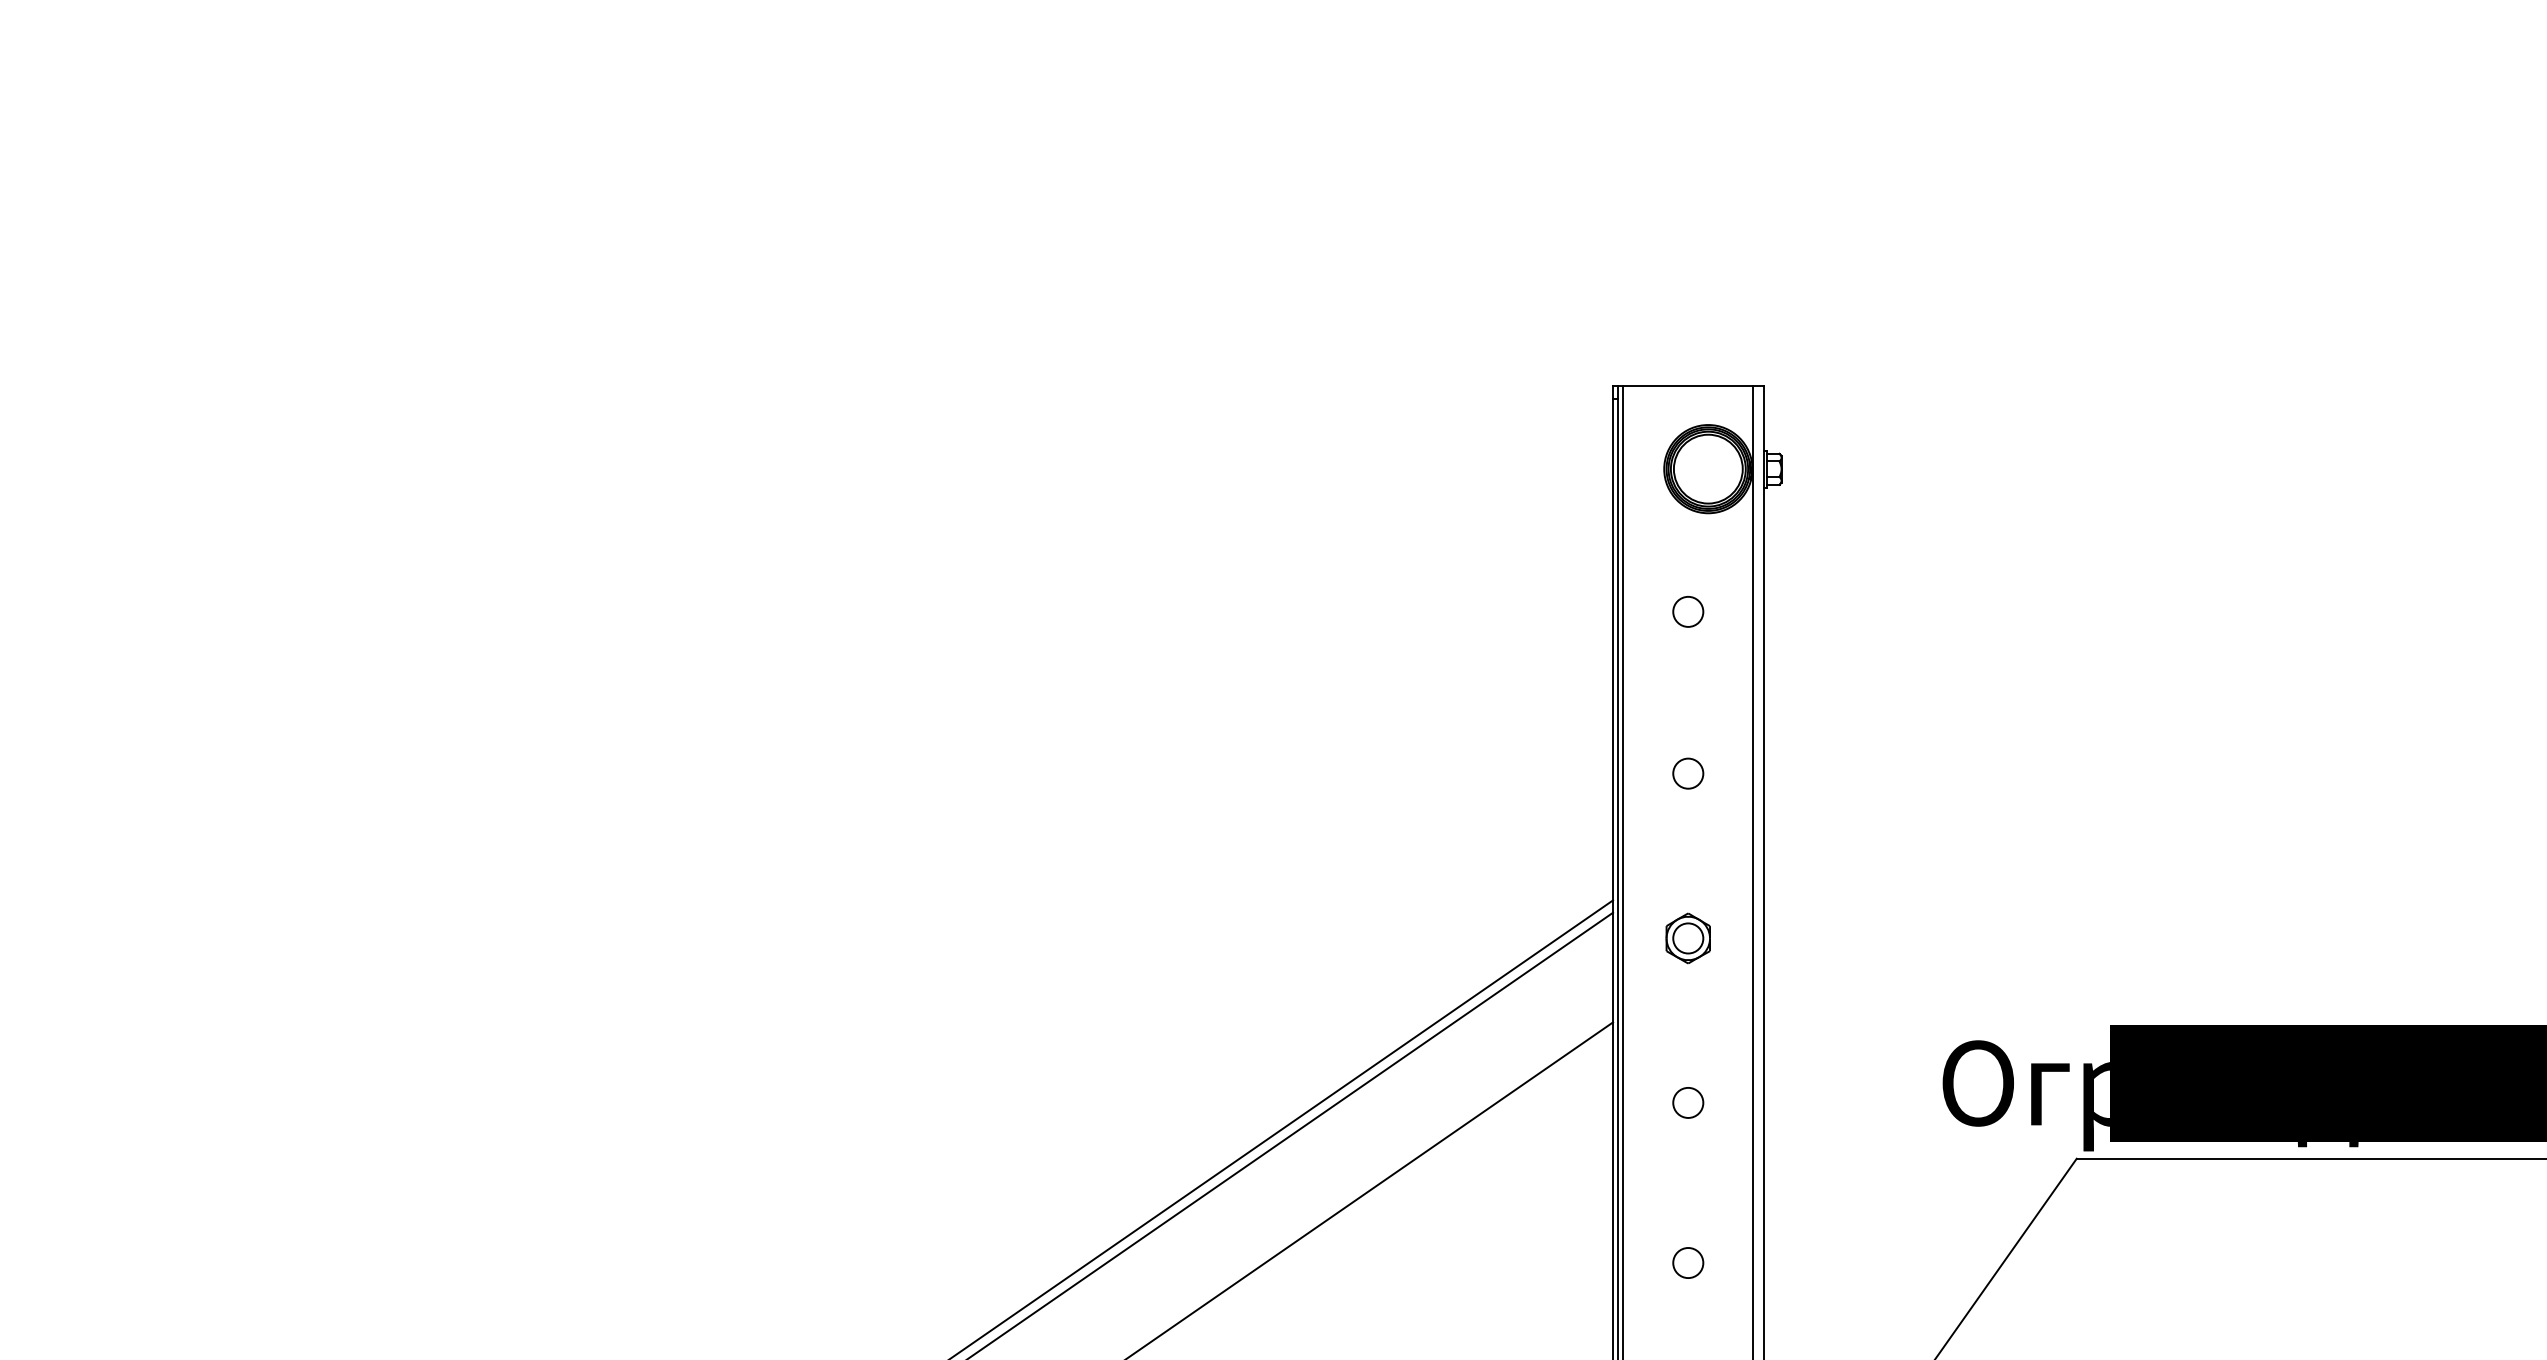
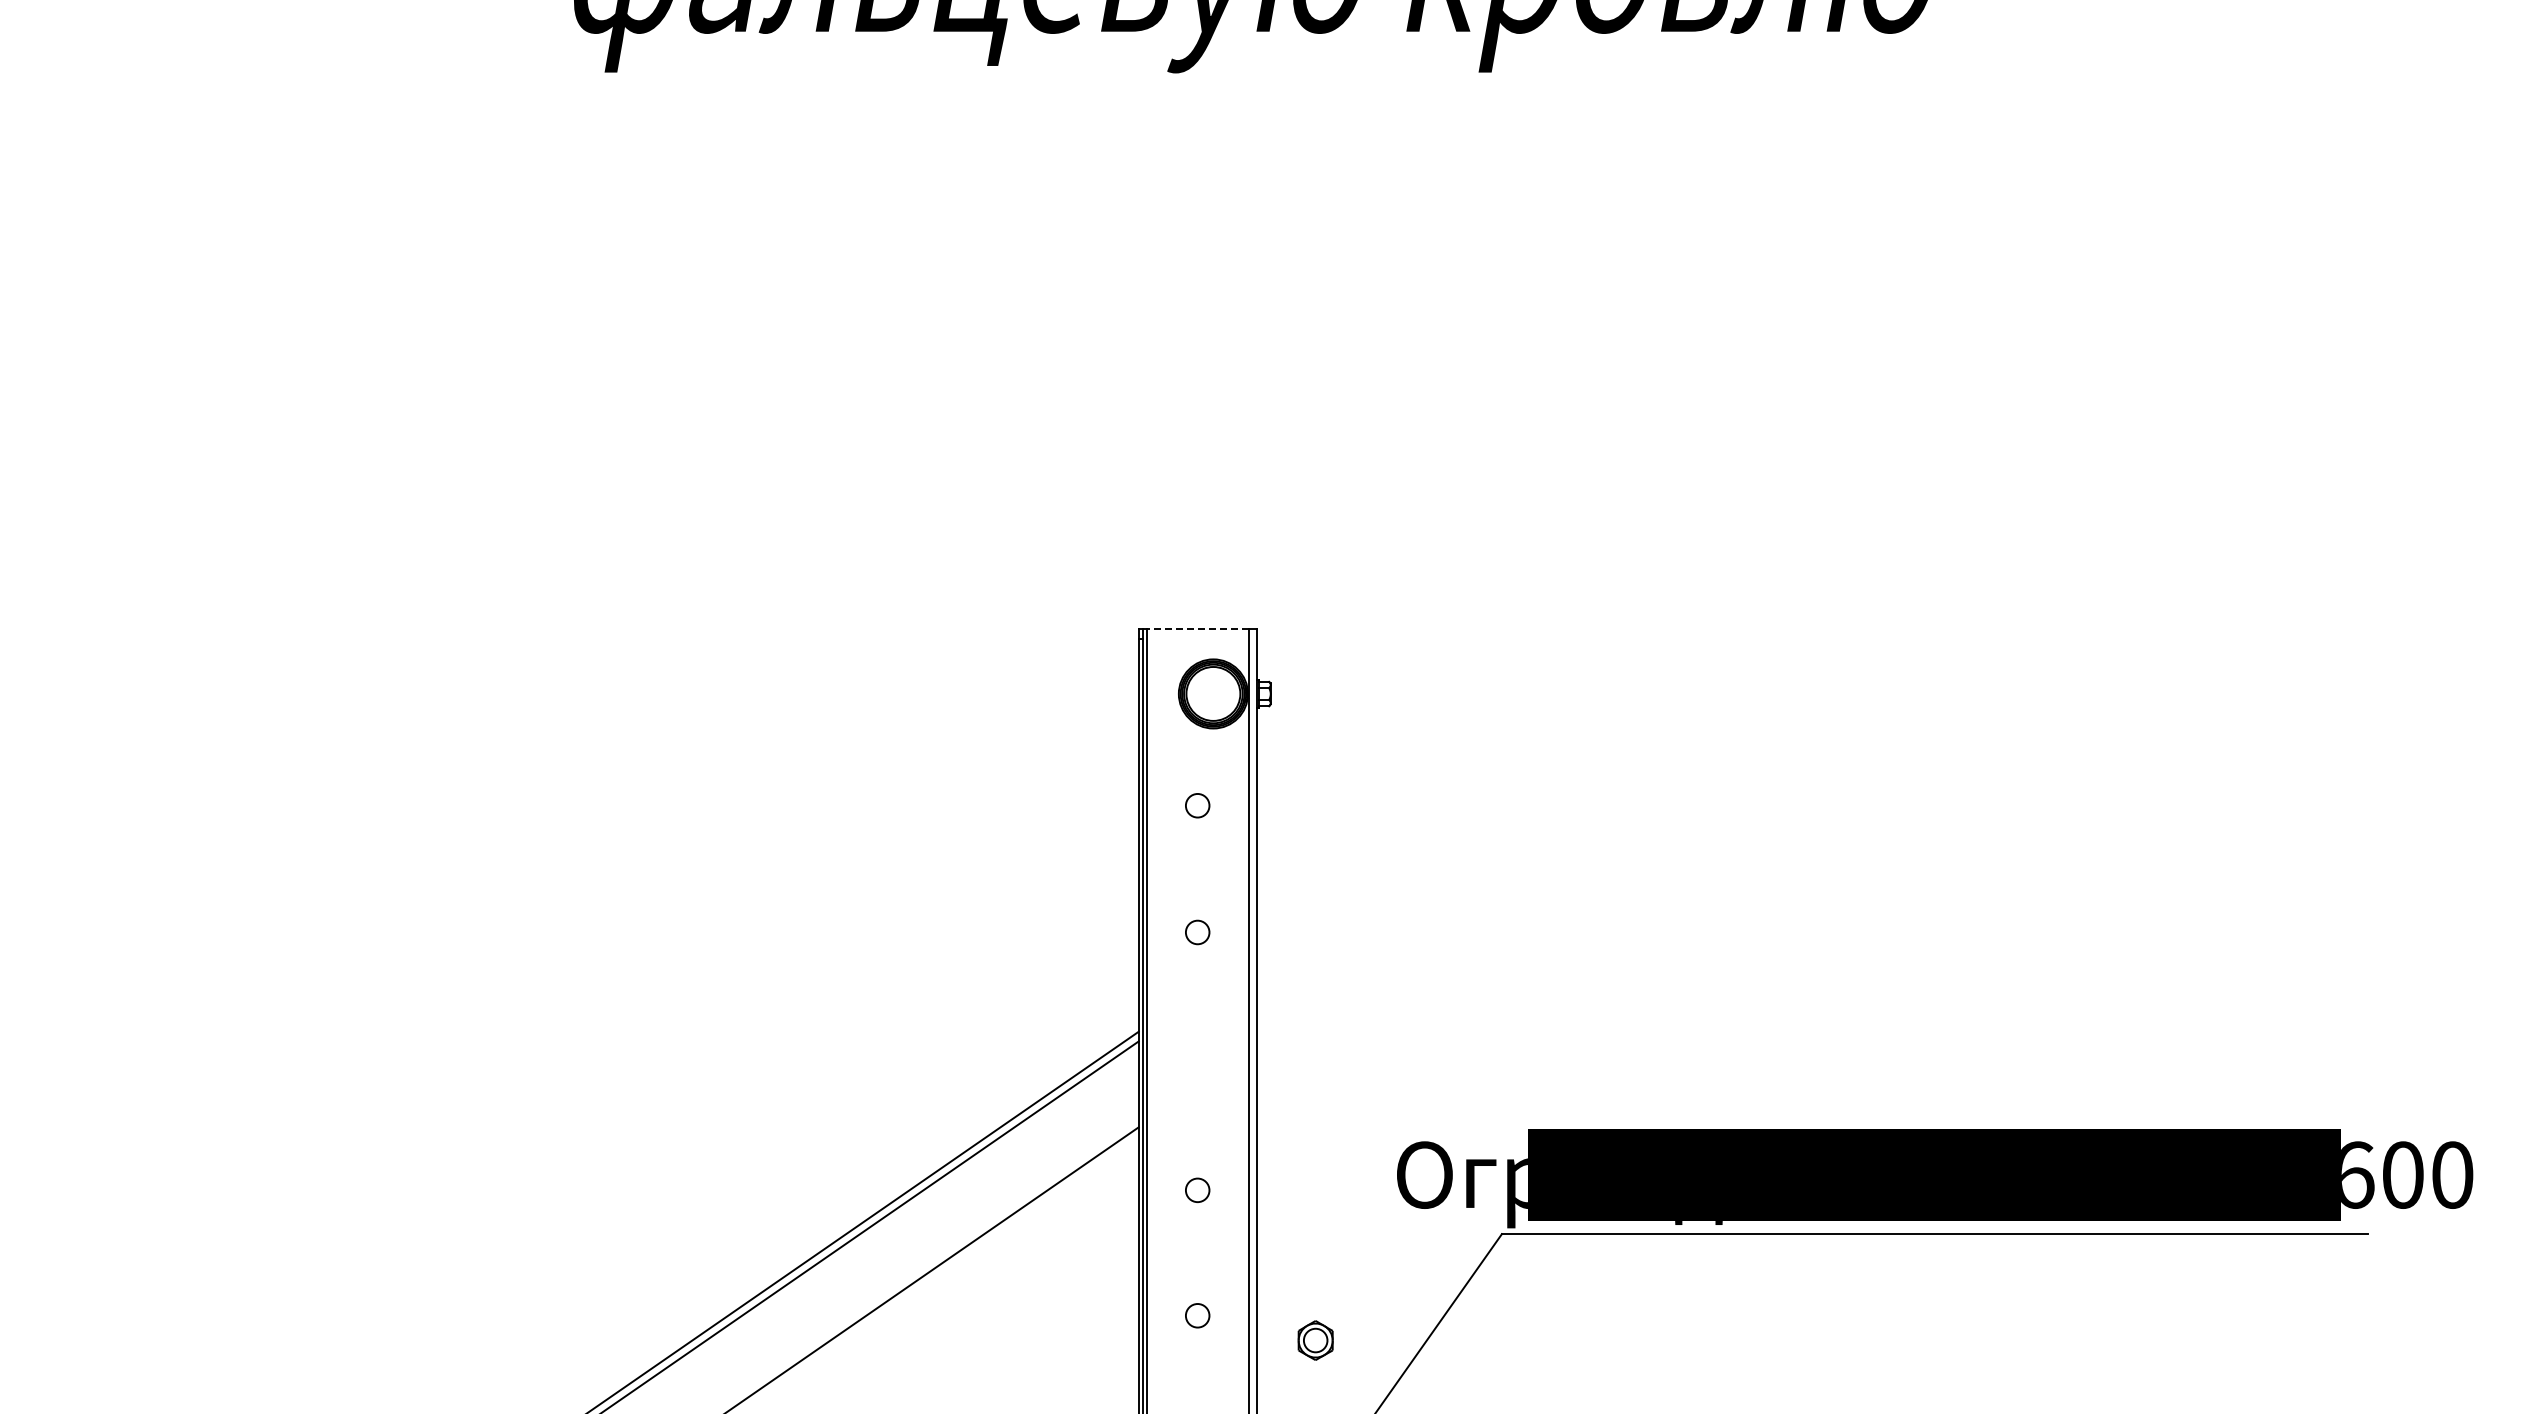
line: (1688, 385) -> (1197, 628), solid -> dashed
part: (1688, 938) -> (1315, 1340), moved

